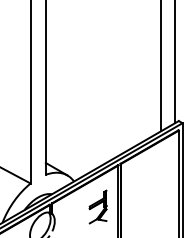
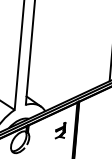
part: (97, 206) -> (60, 130), size x0.7

